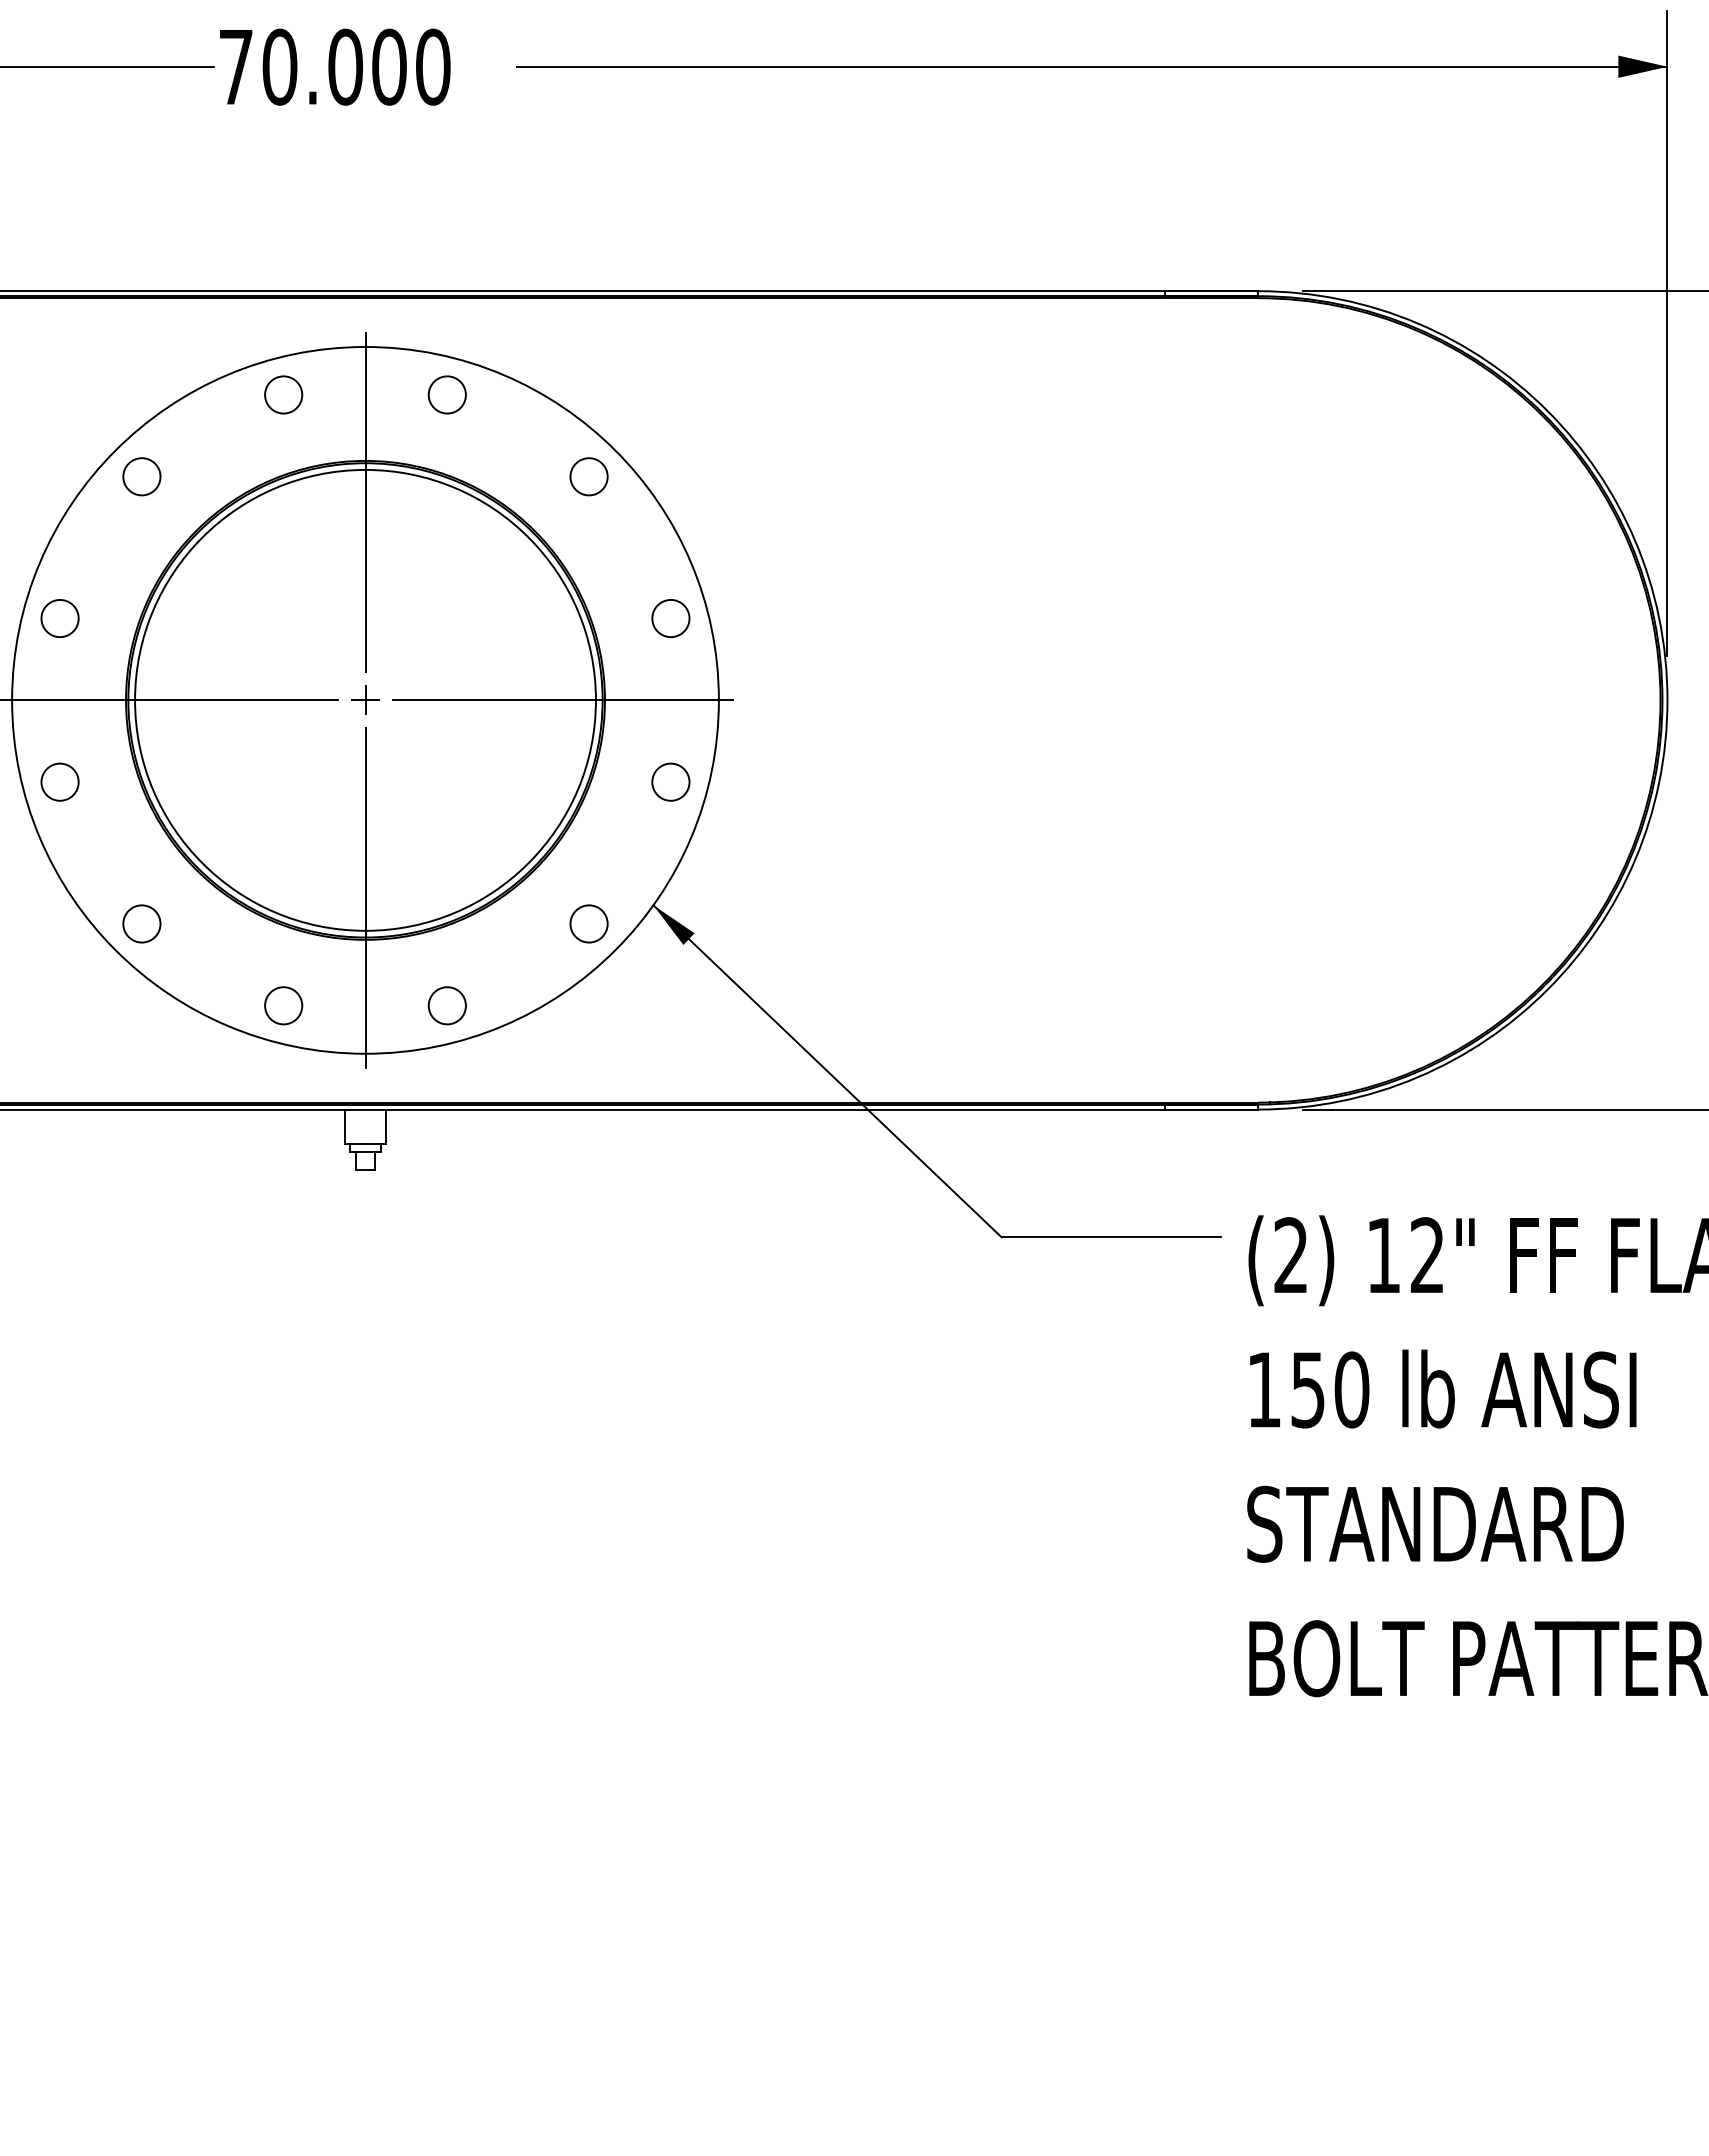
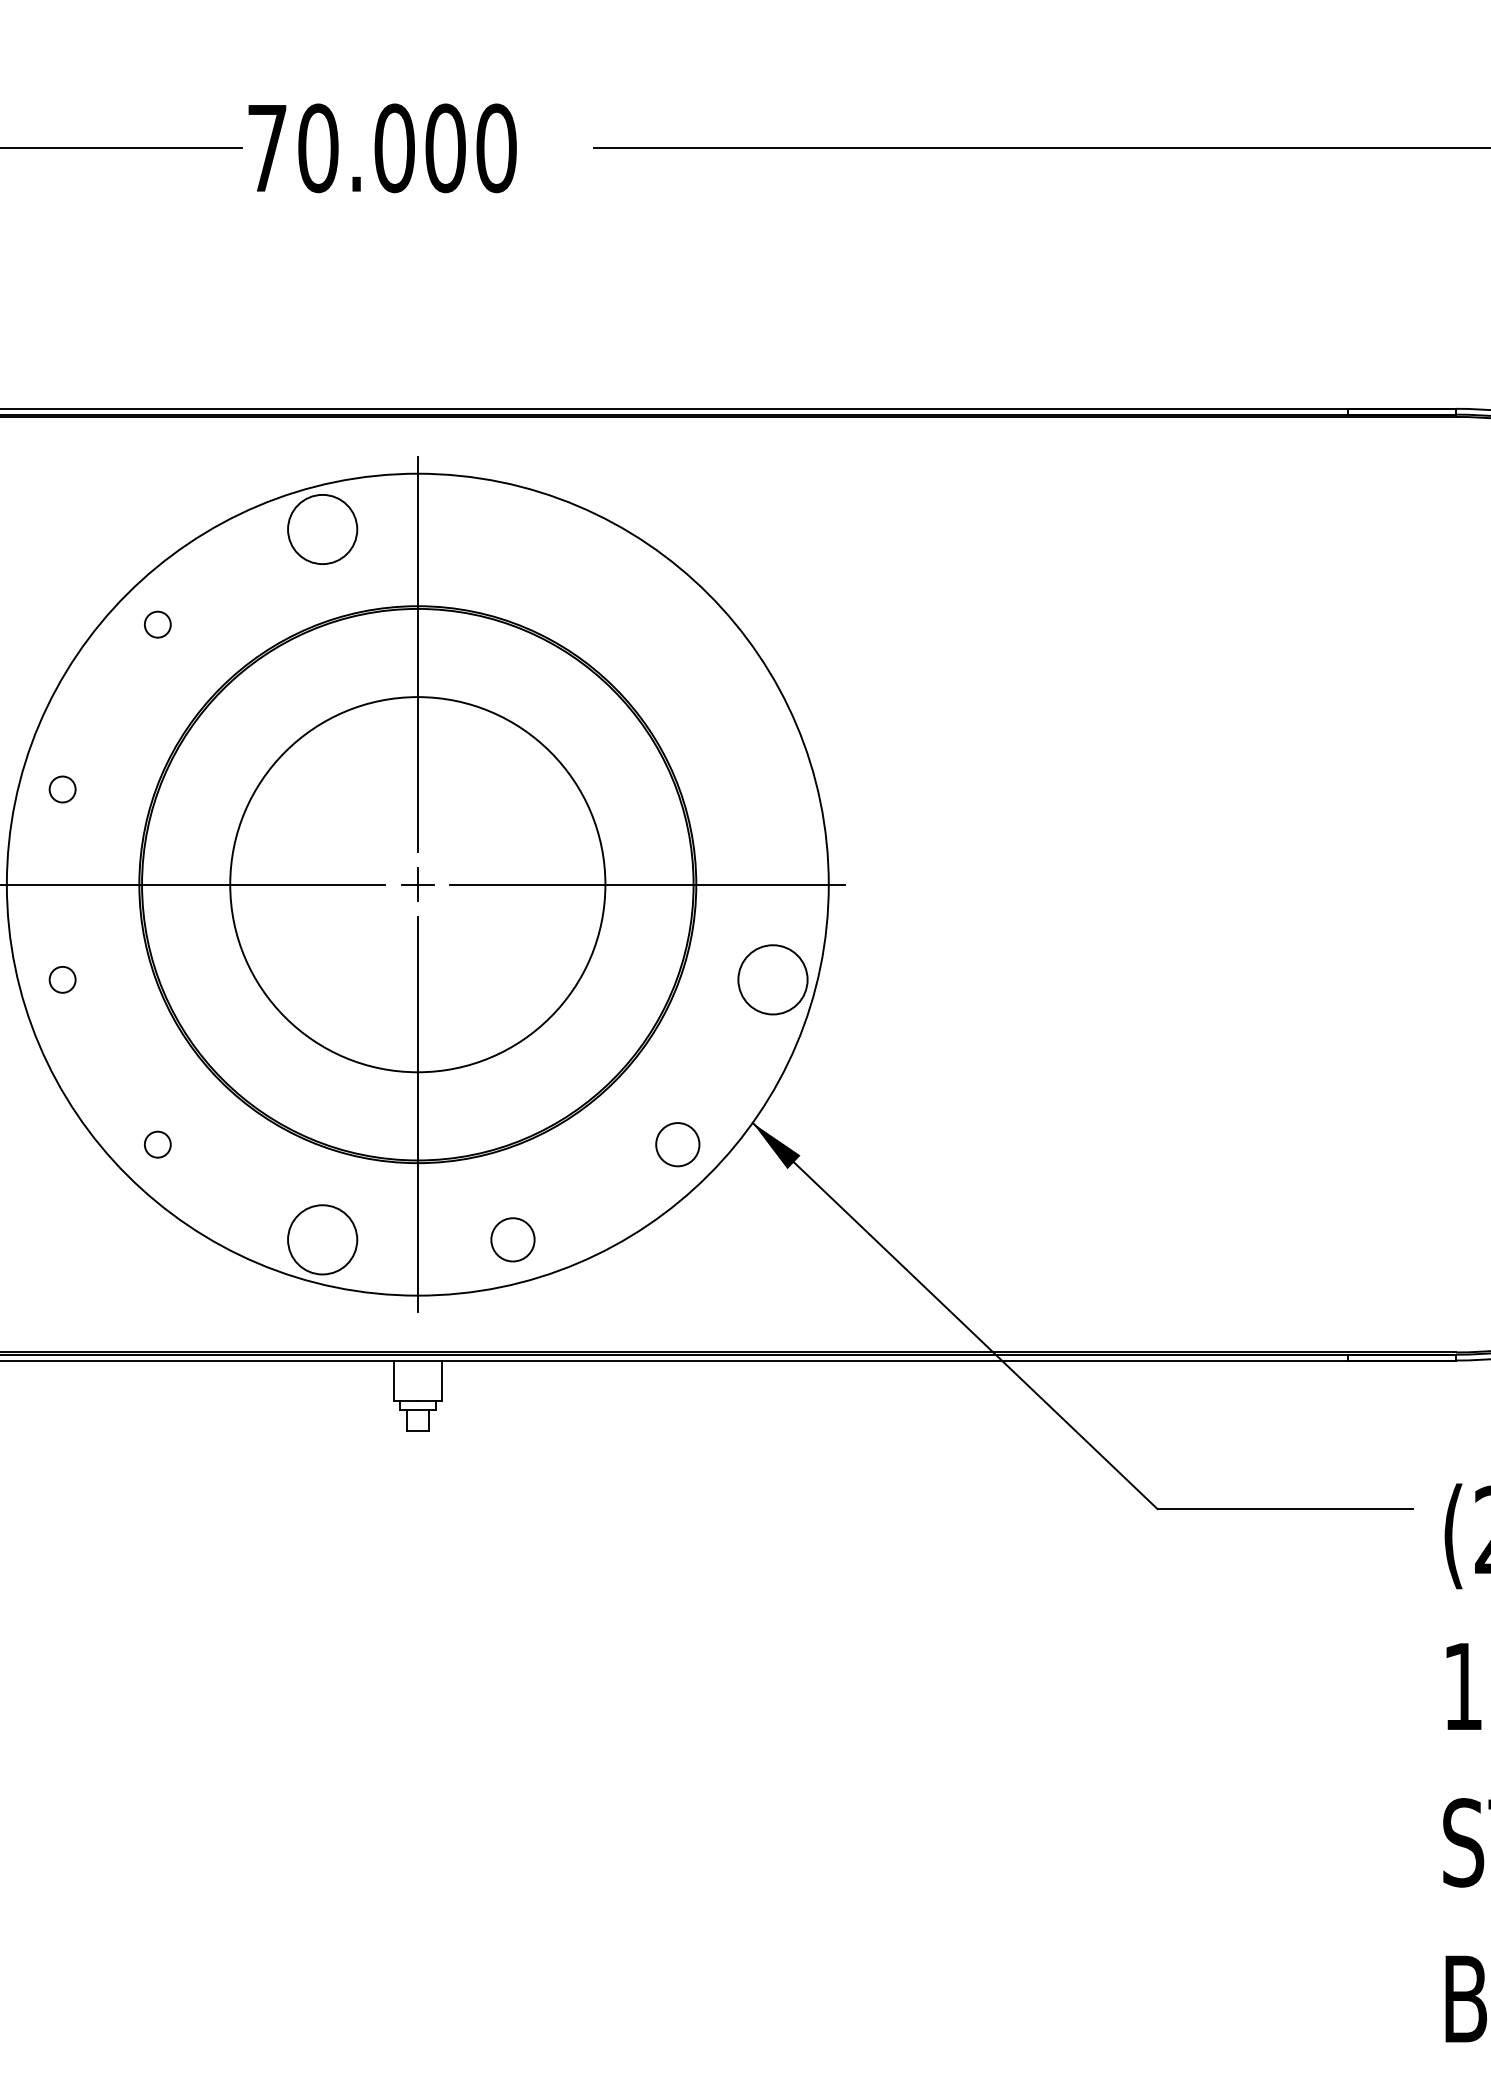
circle: (283, 394) -> (322, 528), size x1.6
circle: (446, 394) -> (512, 528), removed
circle: (141, 476) -> (157, 624), size x0.6
circle: (588, 476) -> (677, 624), removed
circle: (59, 618) -> (61, 789), size x0.6
circle: (670, 618) -> (772, 789), removed
circle: (365, 699) -> (417, 883), size x0.7
circle: (59, 781) -> (61, 979), size x0.6
circle: (670, 781) -> (772, 979), size x1.6
circle: (141, 923) -> (157, 1144), size x0.6
circle: (283, 1005) -> (322, 1239), size x1.6

